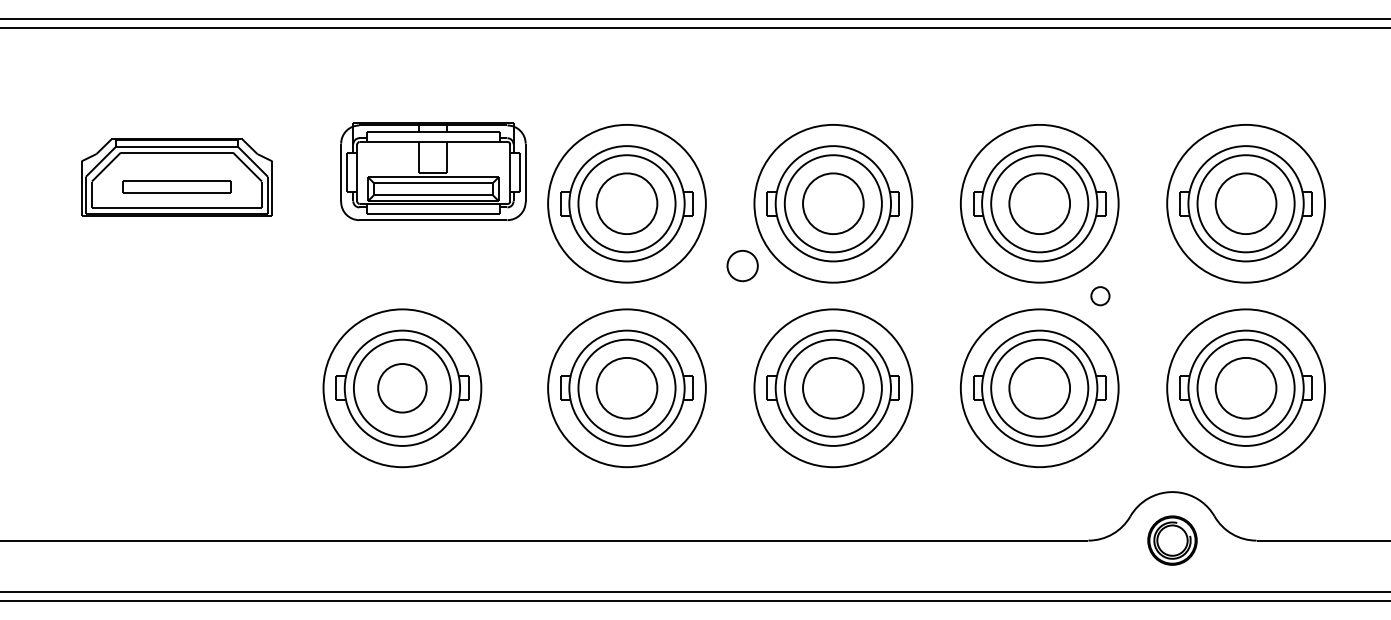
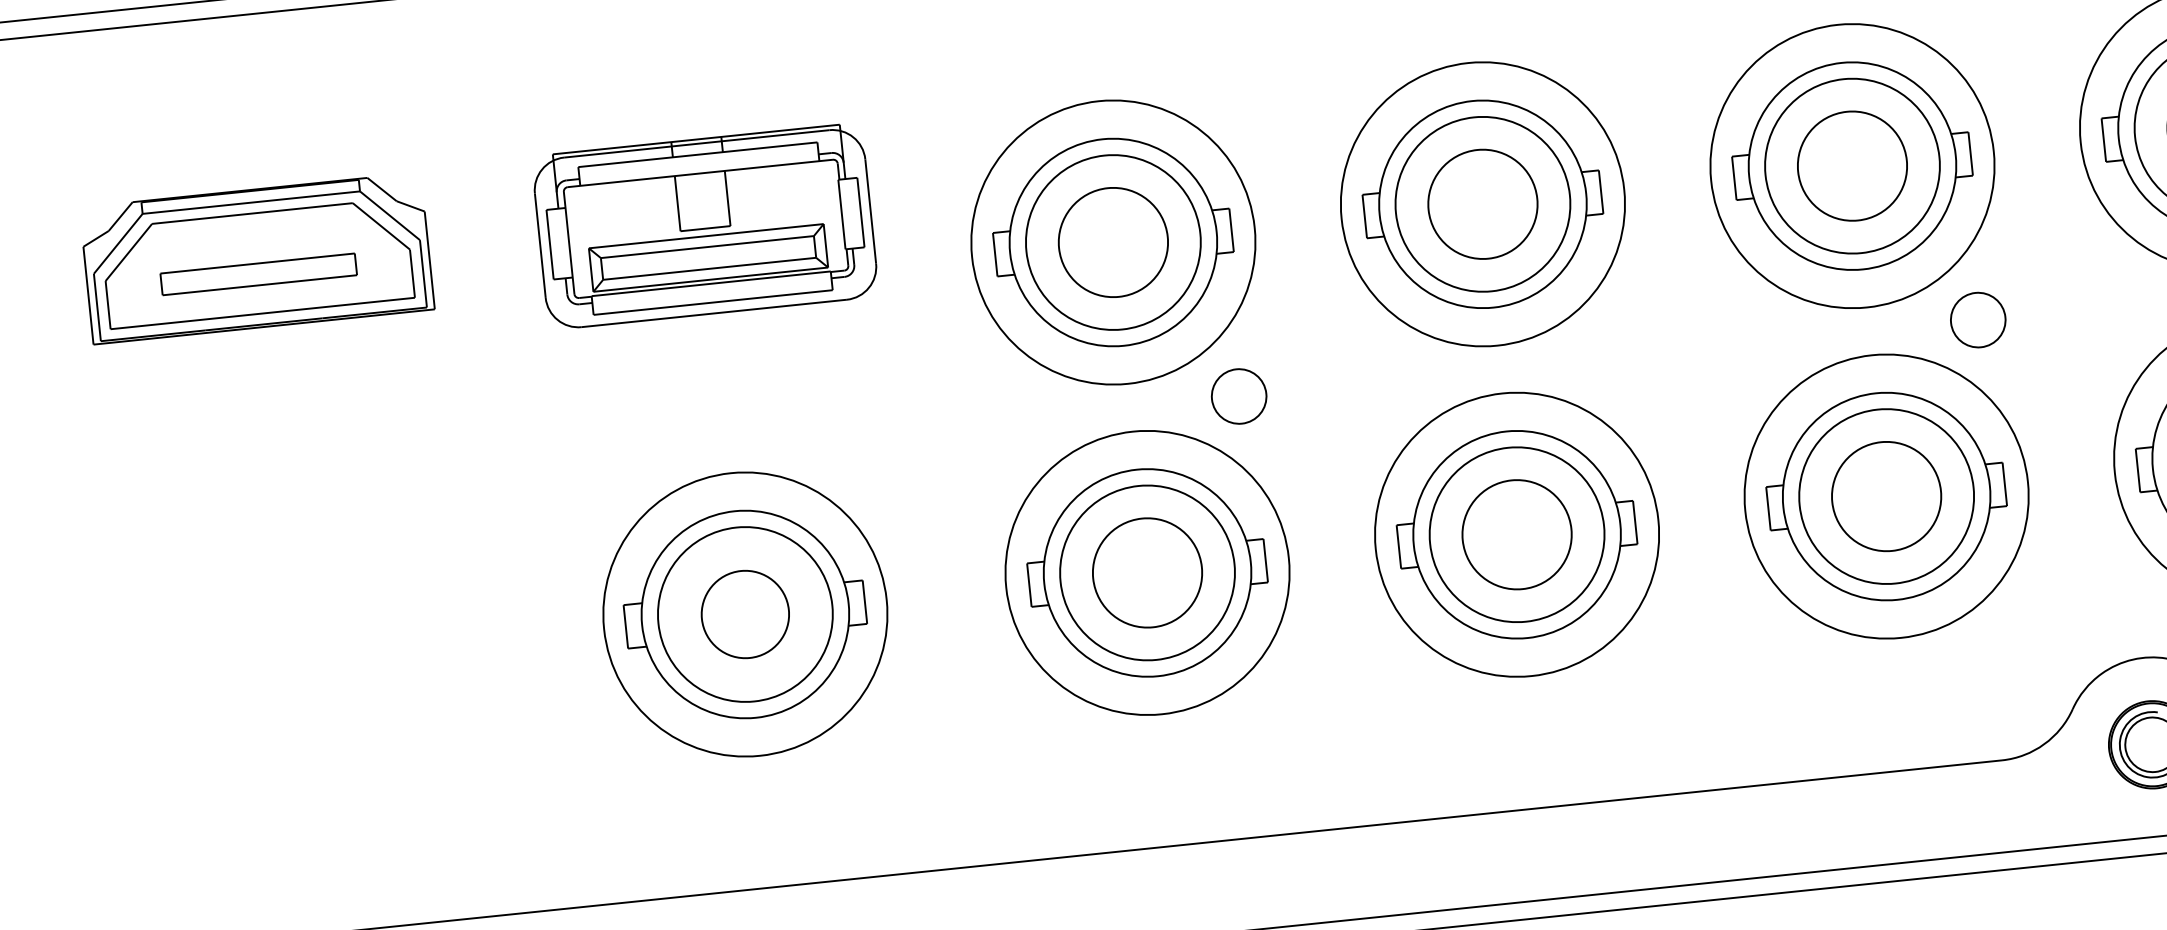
part: (433, 171) -> (705, 226), moved
part: (176, 177) -> (256, 258), moved
part: (742, 266) -> (1238, 397), moved
part: (1100, 296) -> (1978, 320), size x1.67

